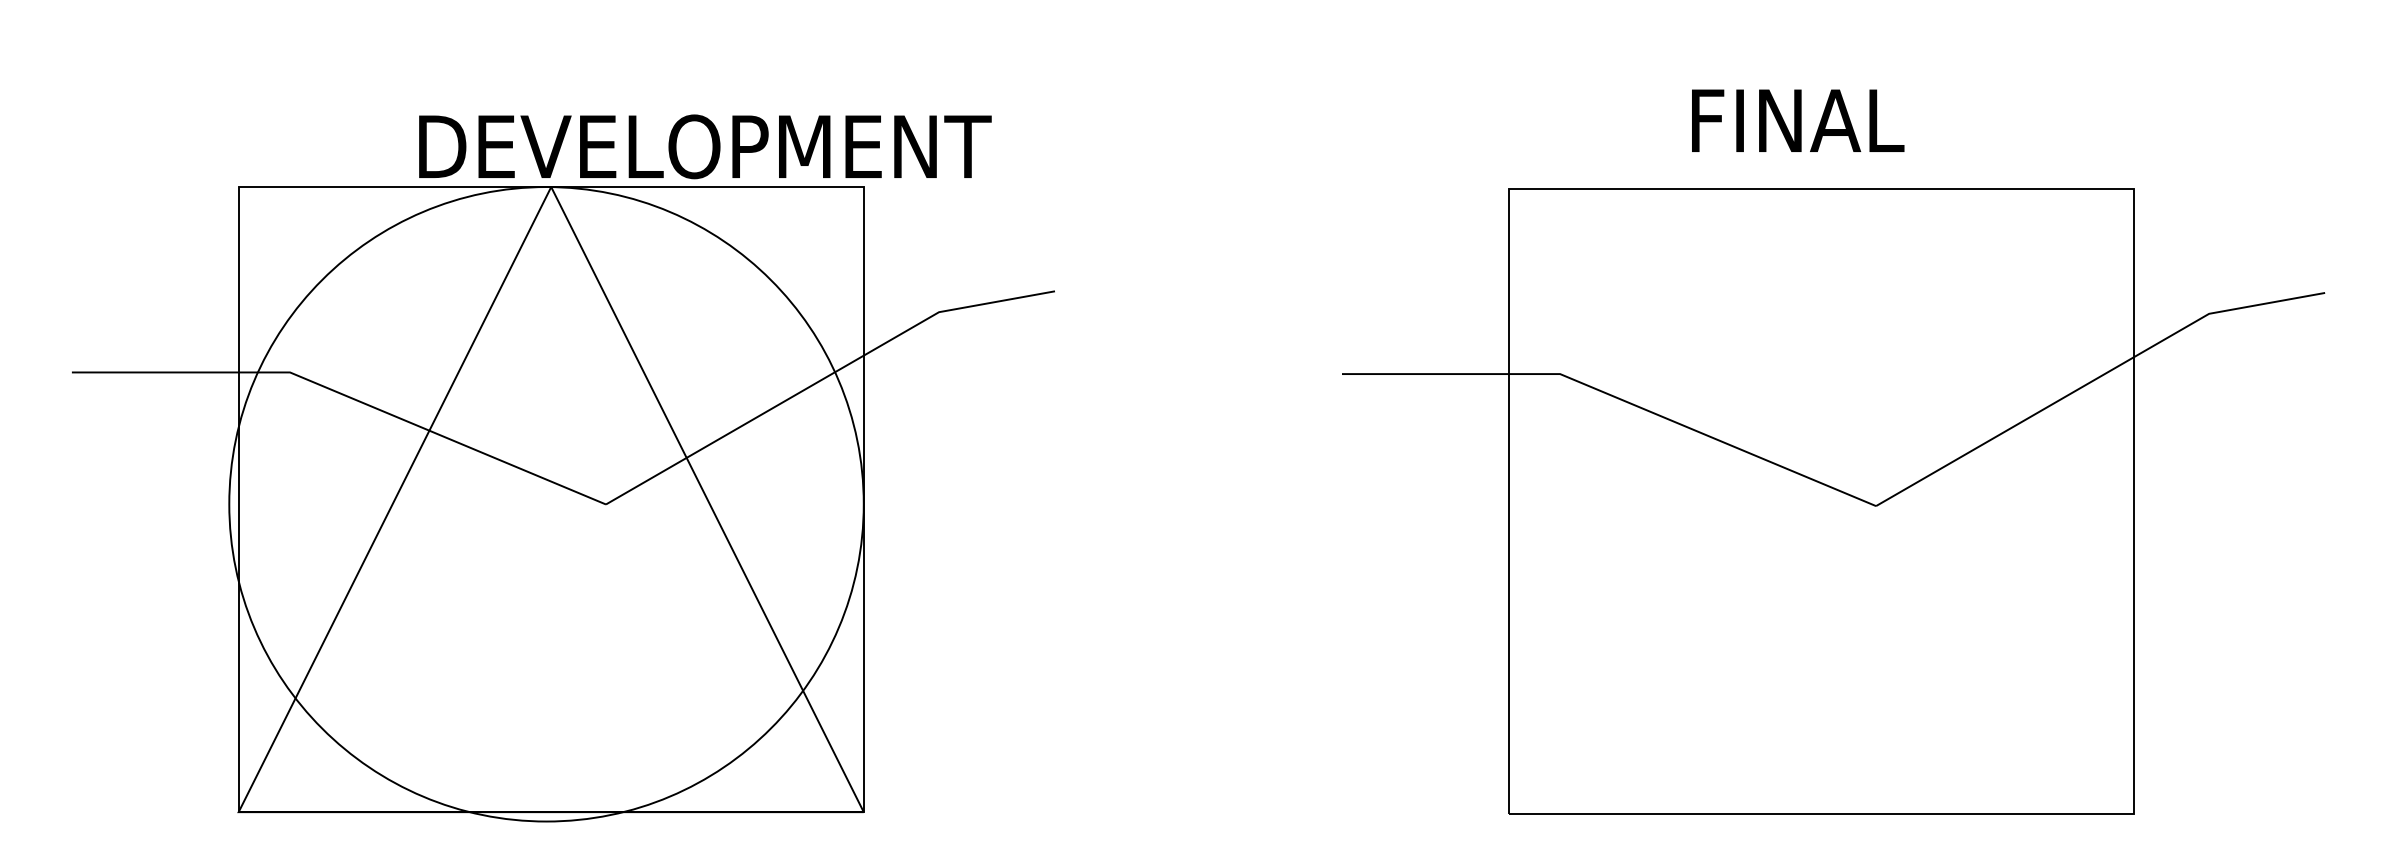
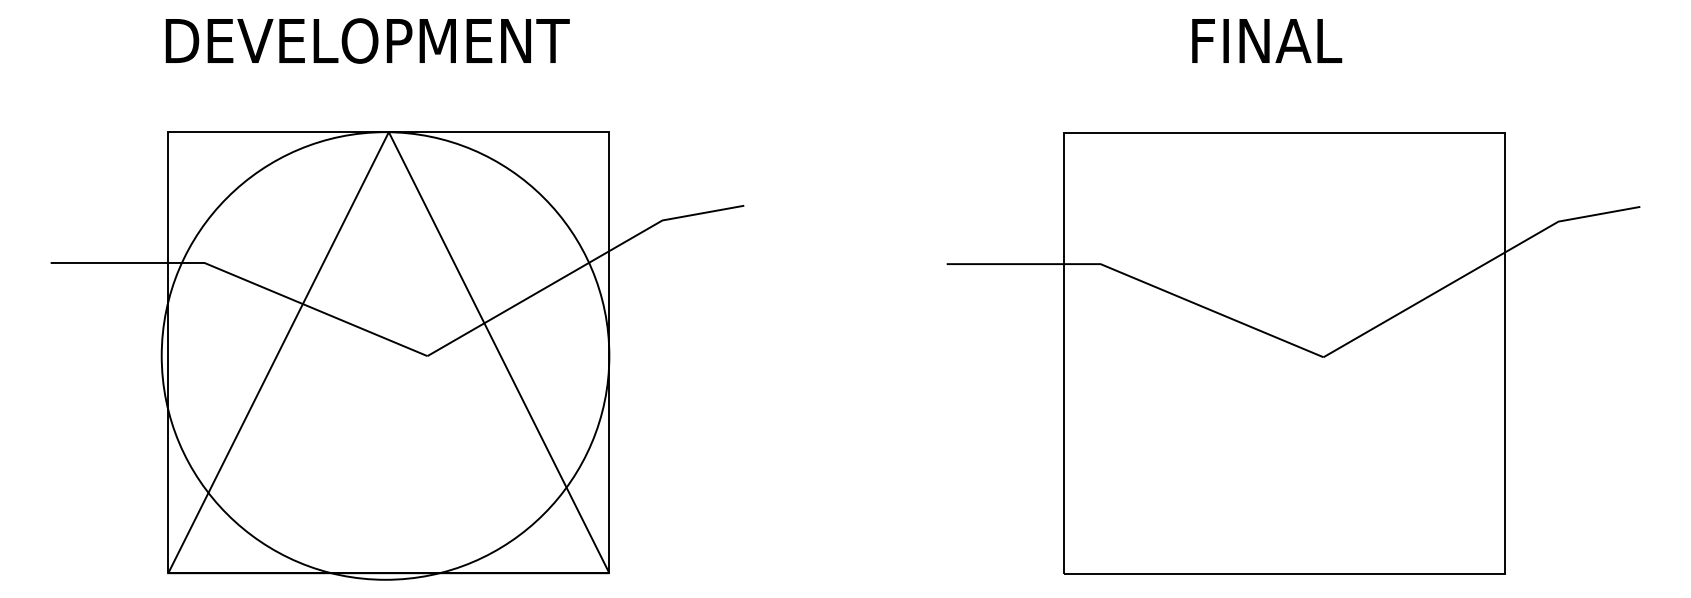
text: (1798, 120) -> (1267, 40), moved
text: (705, 146) -> (367, 40), moved

